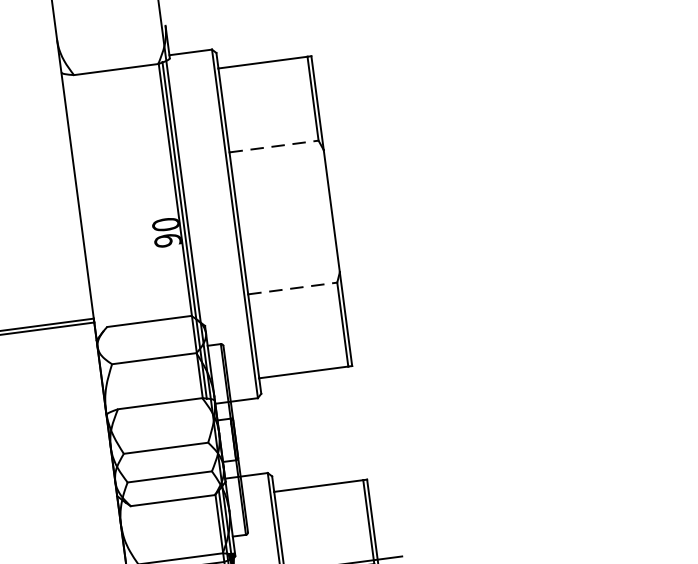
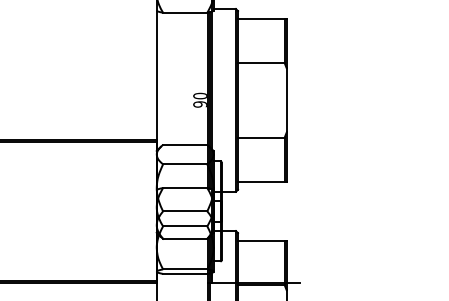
line: (274, 147) -> (261, 63), dashed -> solid
line: (292, 288) -> (261, 137), dashed -> solid

